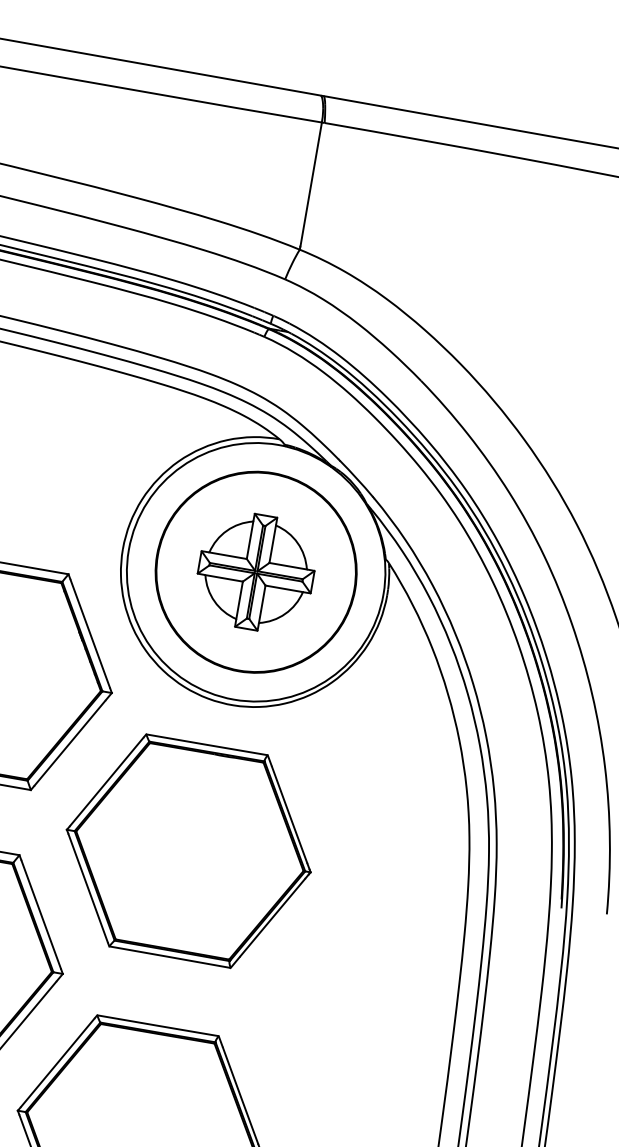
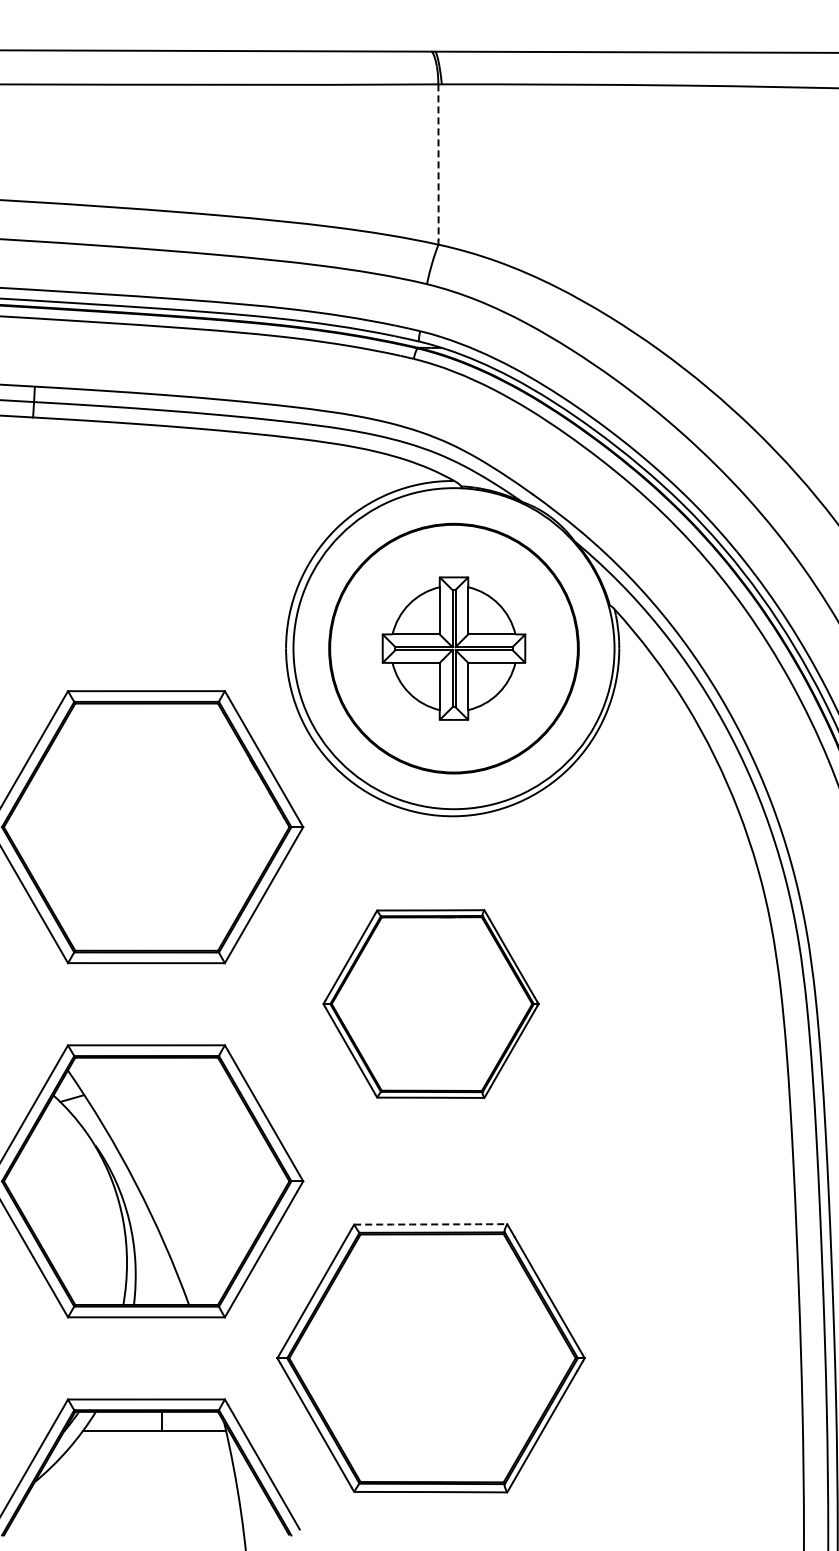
line: (311, 185) -> (438, 163), solid -> dashed
part: (188, 850) -> (430, 1003), size x0.7
arc: (157, 1025) -> (430, 1224), solid -> dashed

